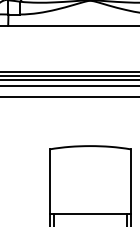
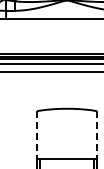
line: (50, 182) -> (37, 135), solid -> dashed
line: (131, 182) -> (97, 135), solid -> dashed

